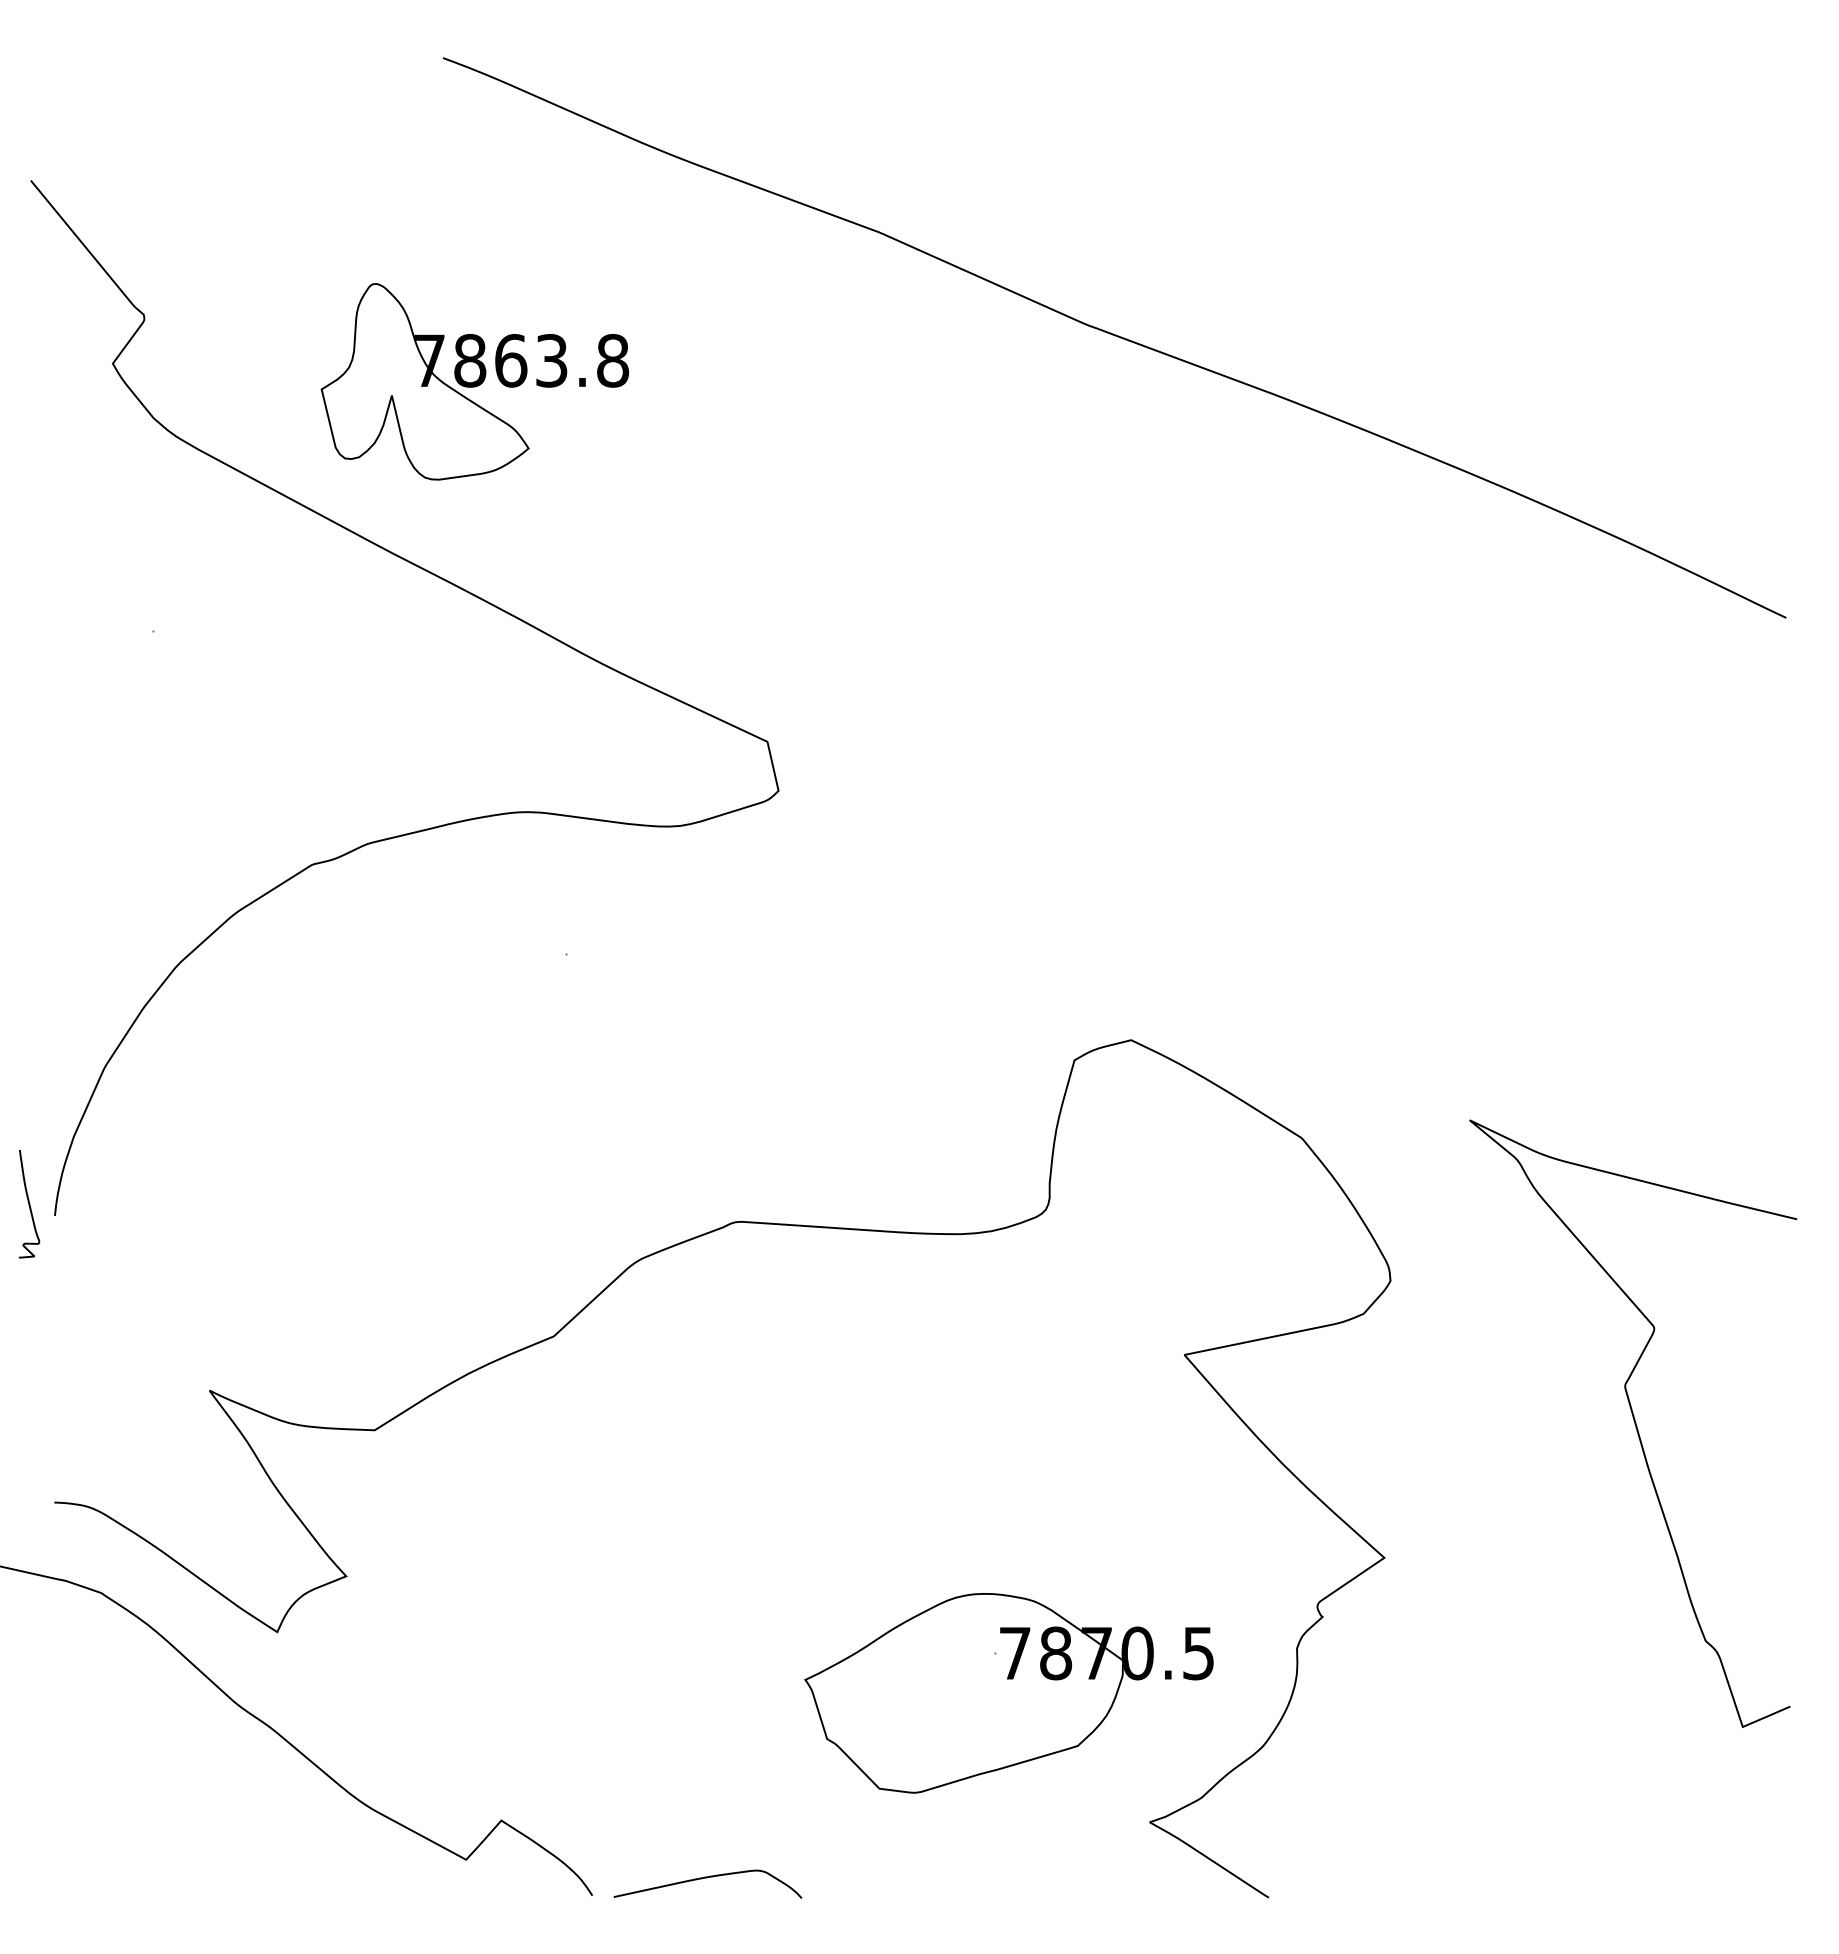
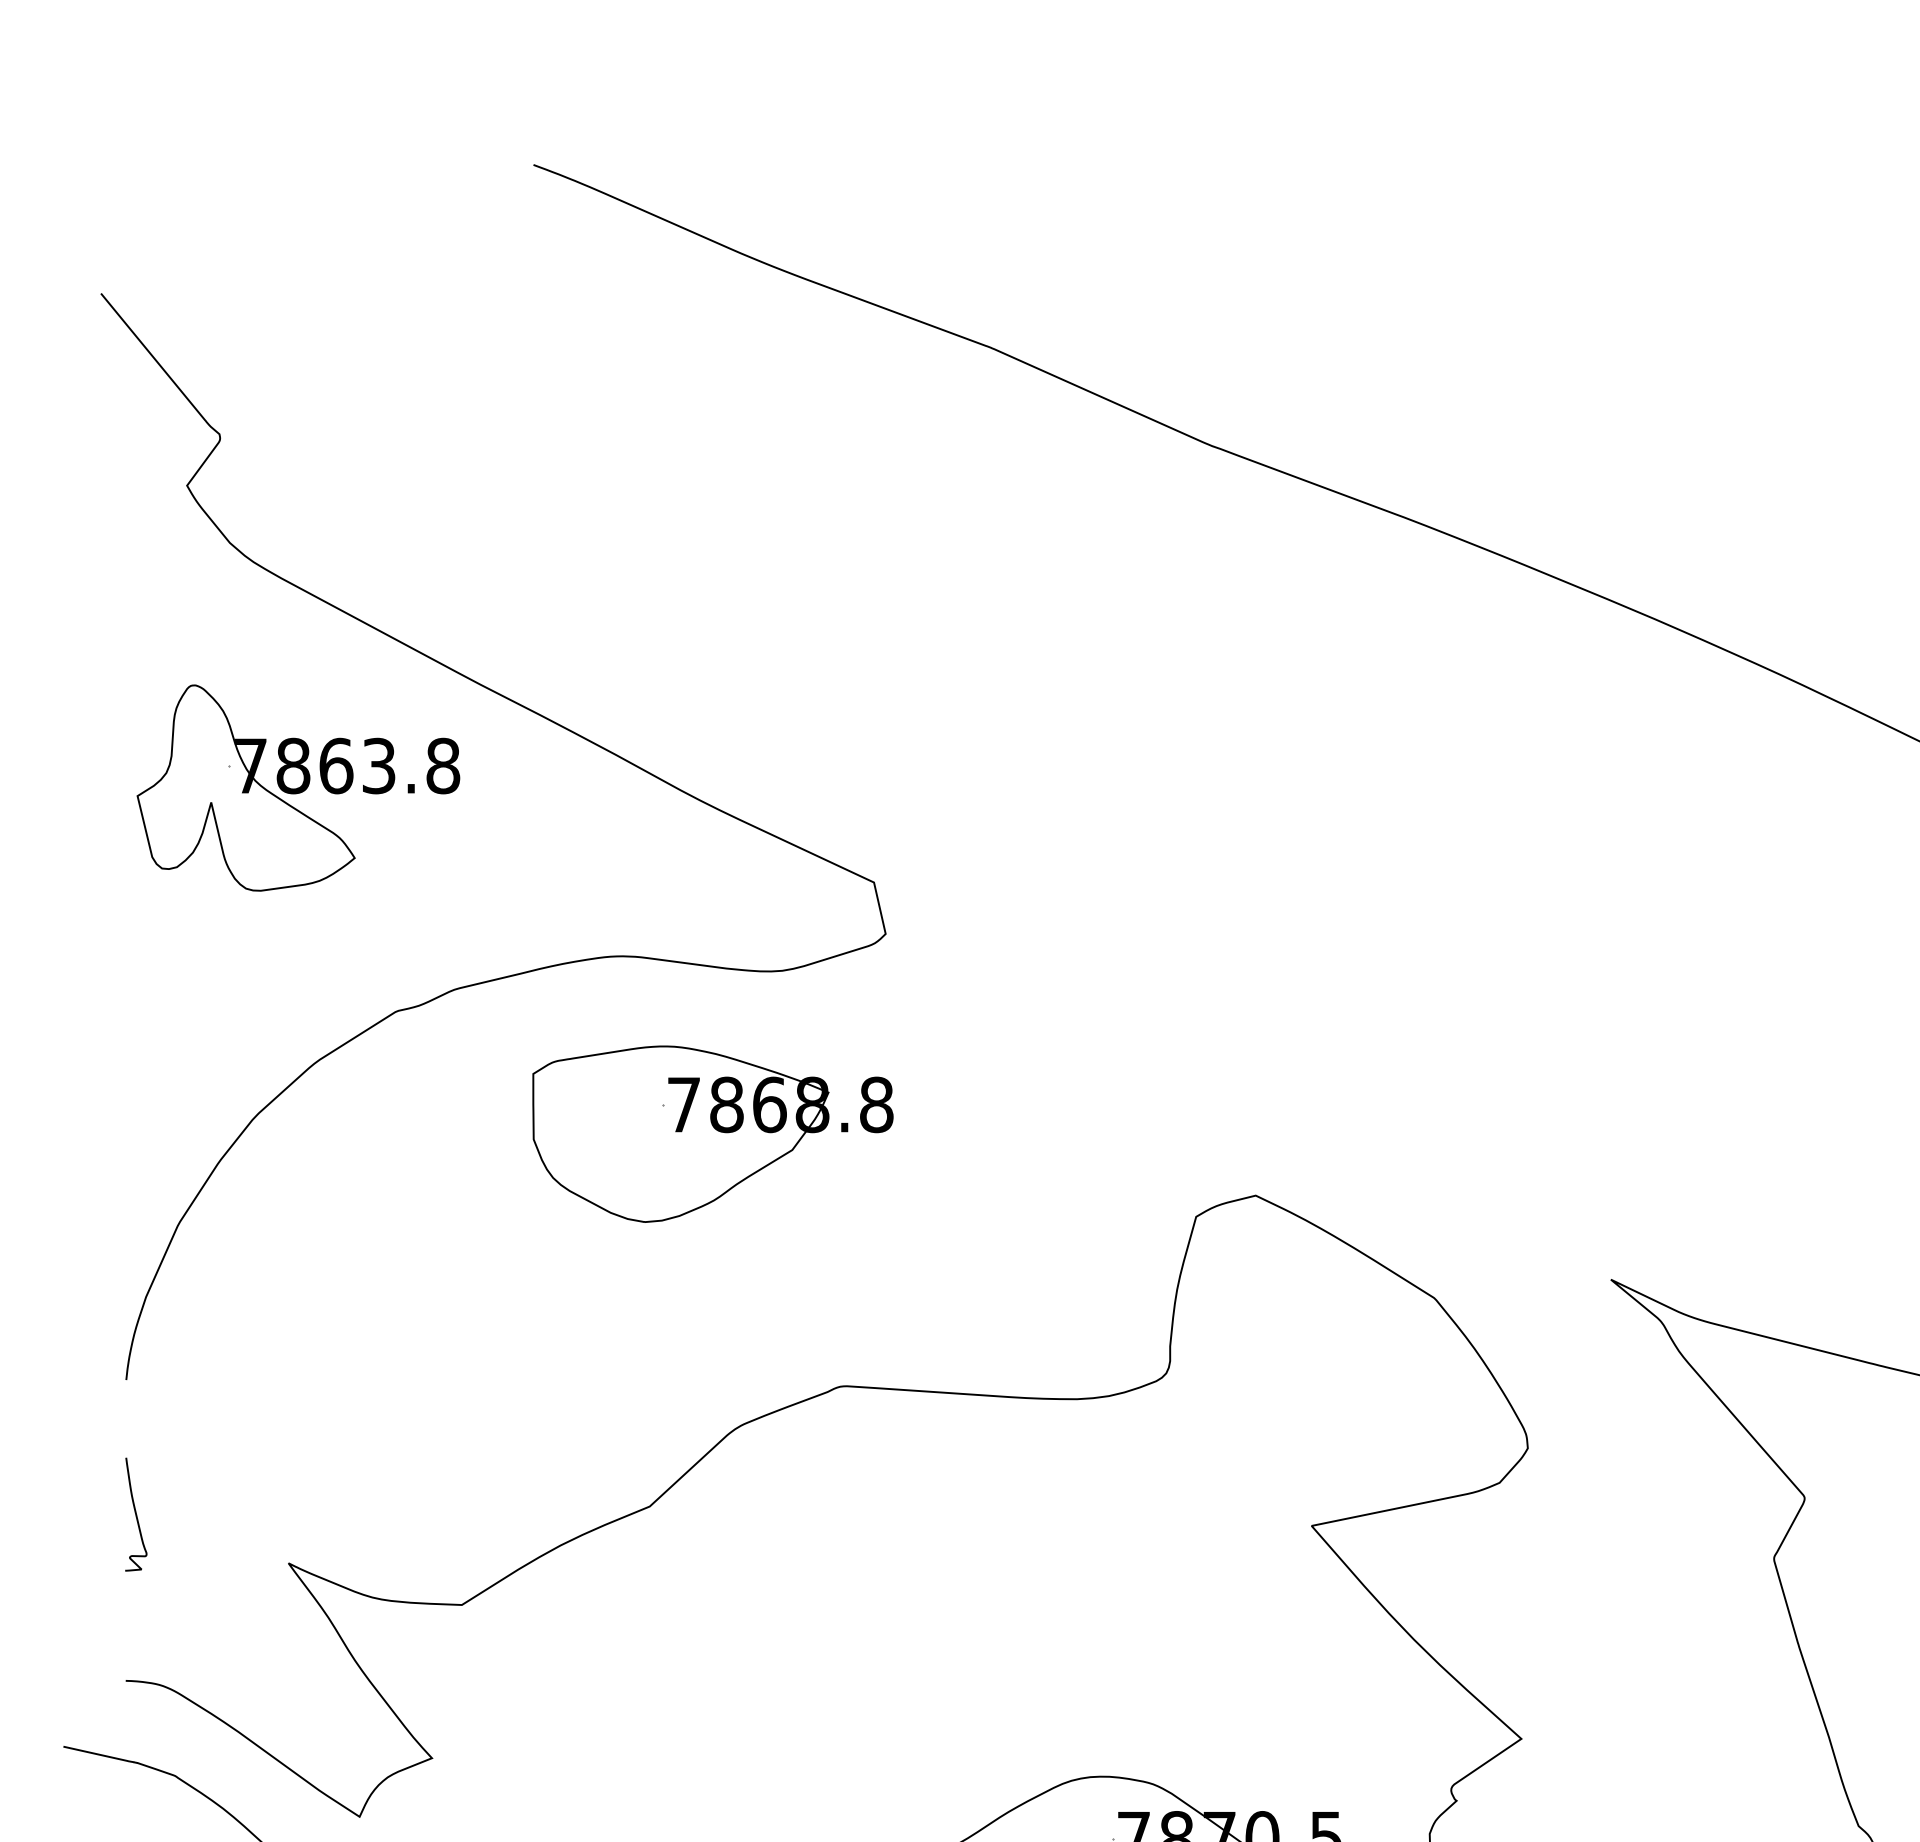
part: (474, 381) -> (297, 787), moved
part: (613, 981) -> (712, 1134), added
curve: (29, 1204) -> (136, 1514), moved

